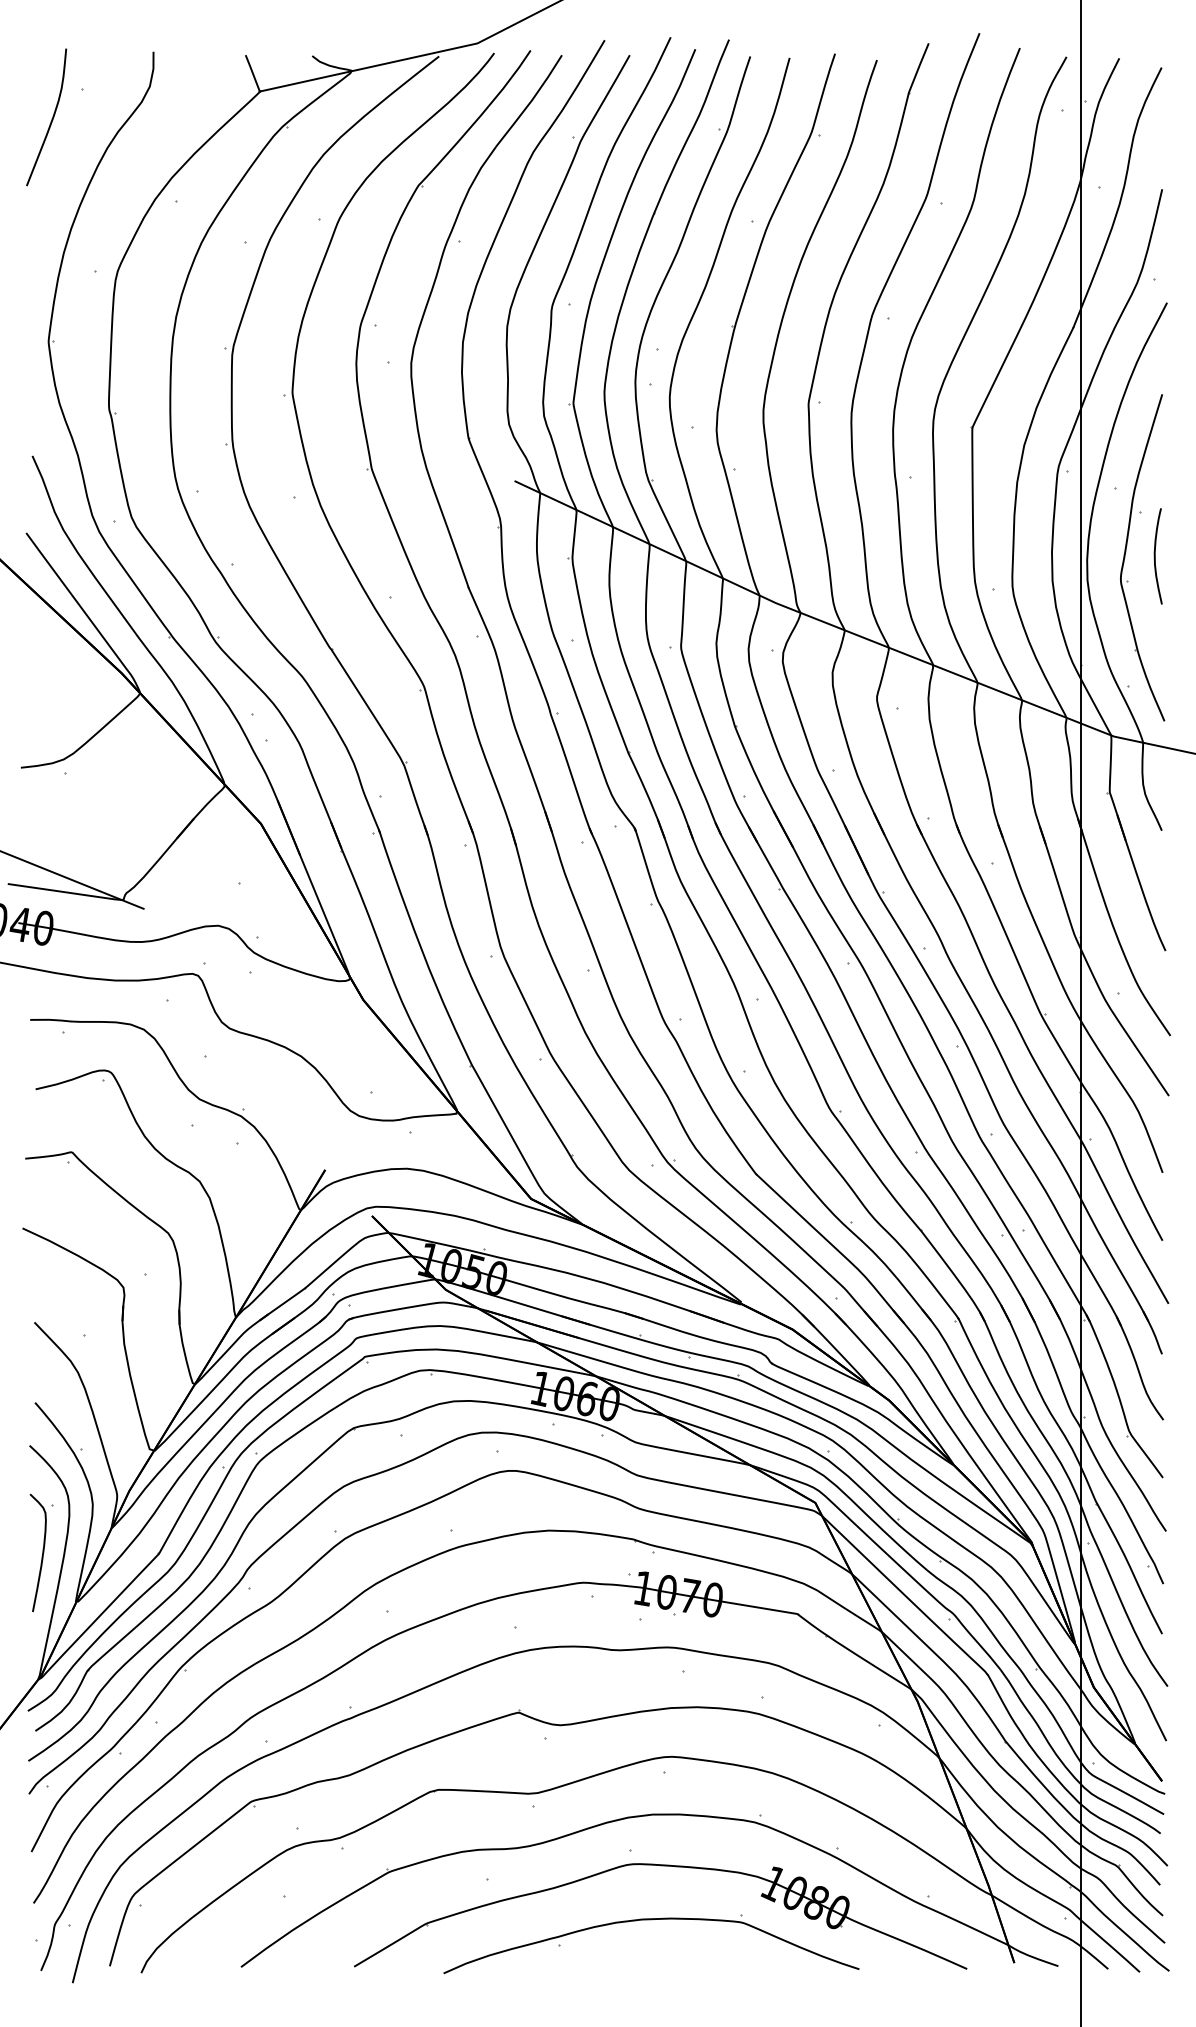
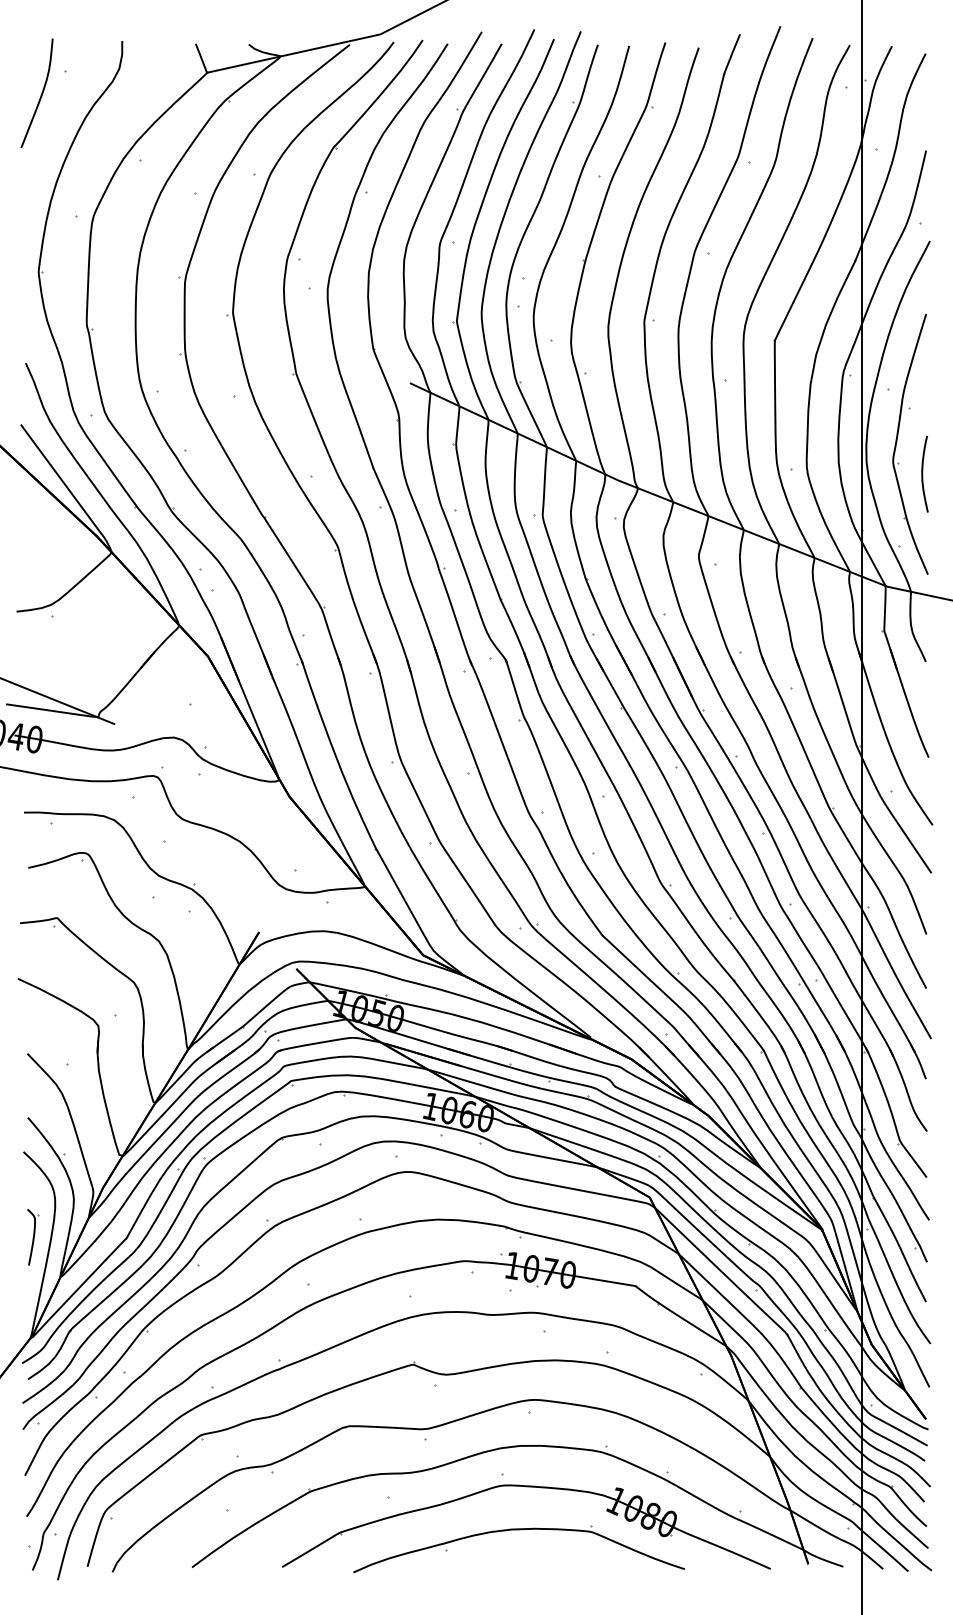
curve: (1156, 555) -> (923, 473), moved
part: (40, 1553) -> (32, 1237), size x0.6

